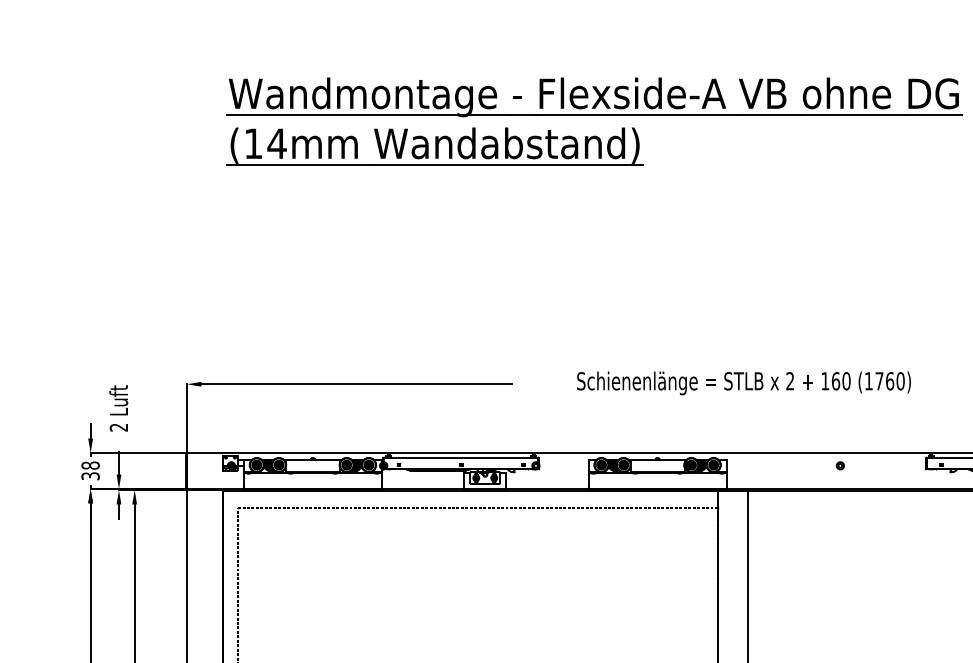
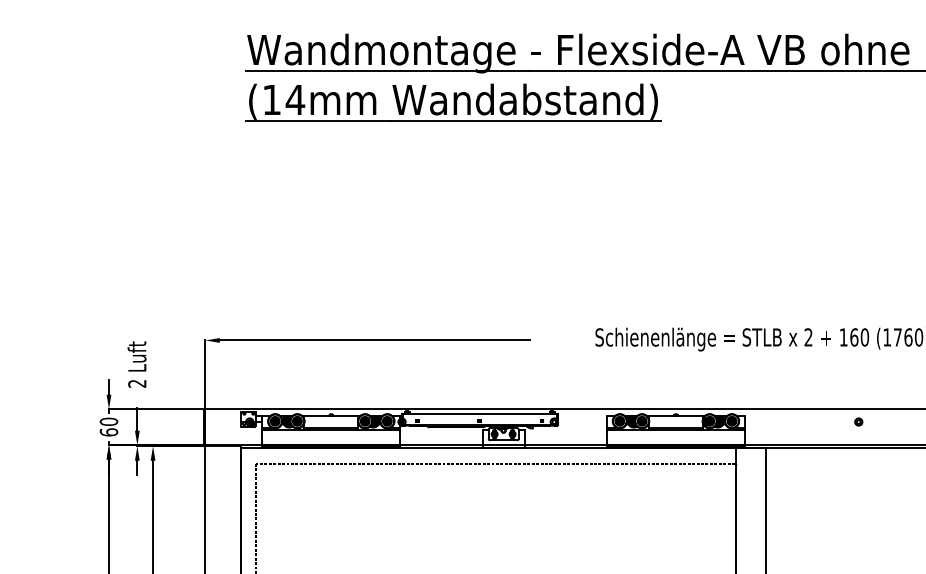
text: (90, 470) -> (108, 426), 38 -> 60

